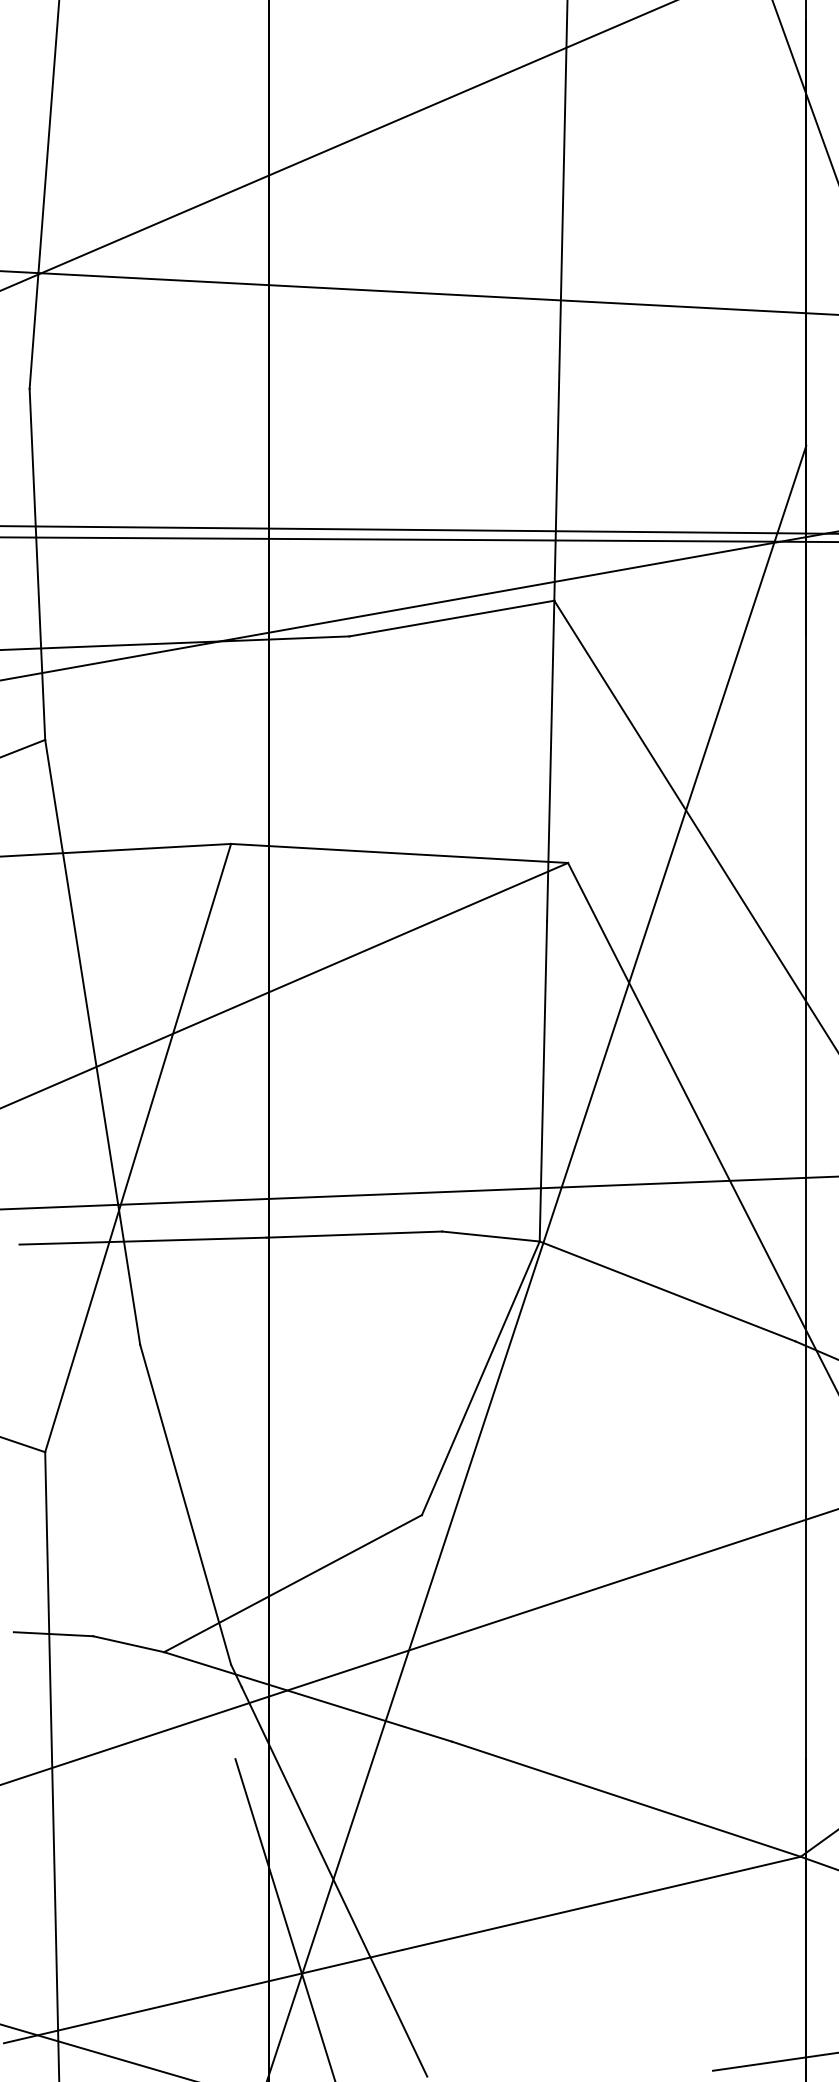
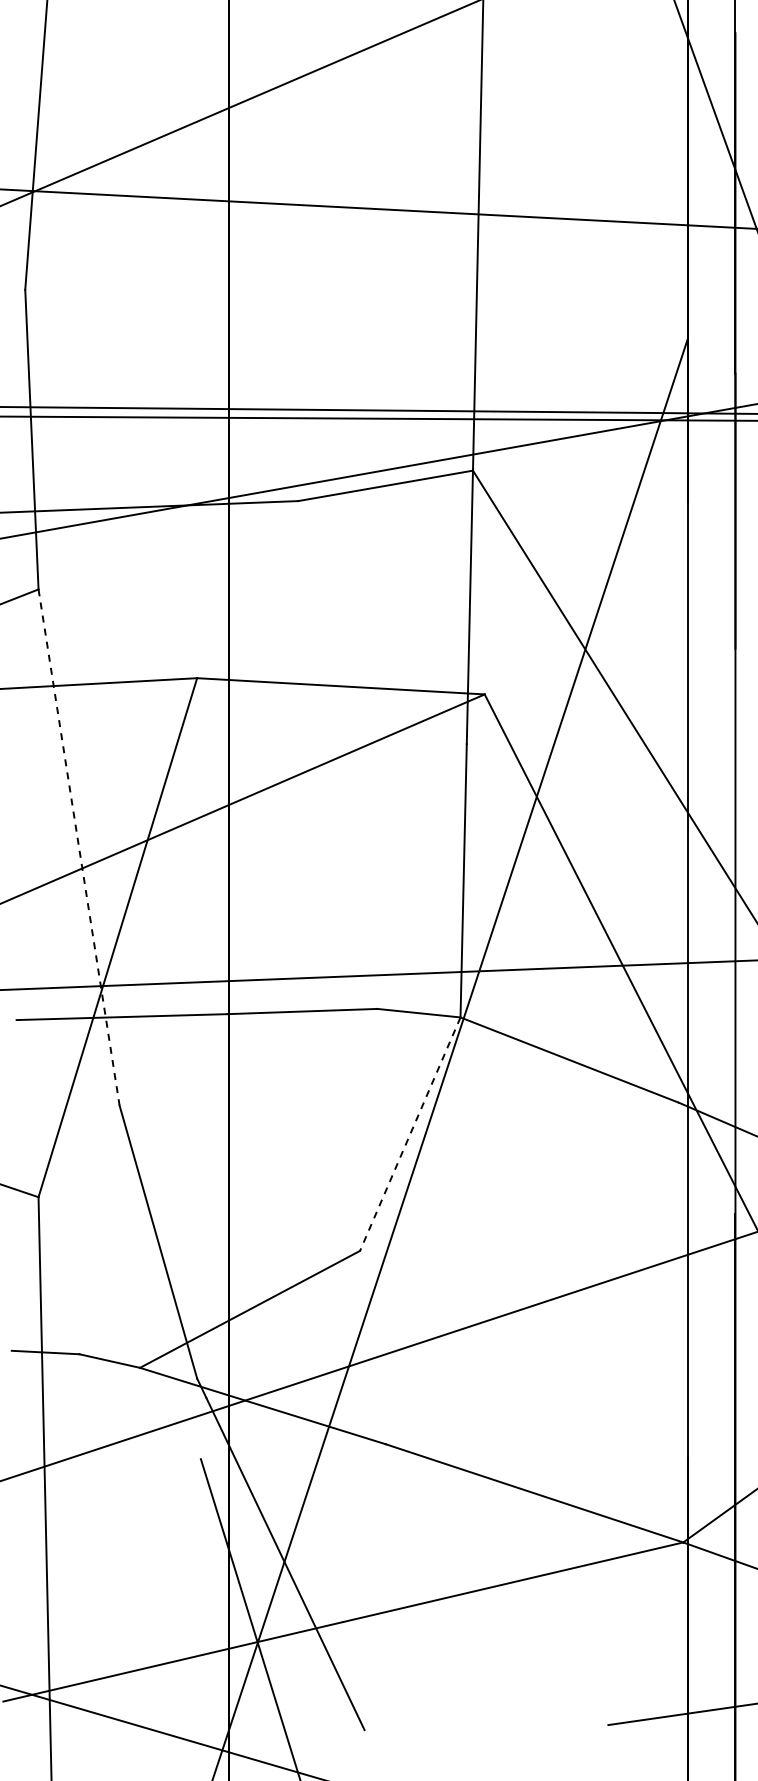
line: (93, 1043) -> (79, 848), solid -> dashed
line: (481, 1378) -> (410, 1134), solid -> dashed

